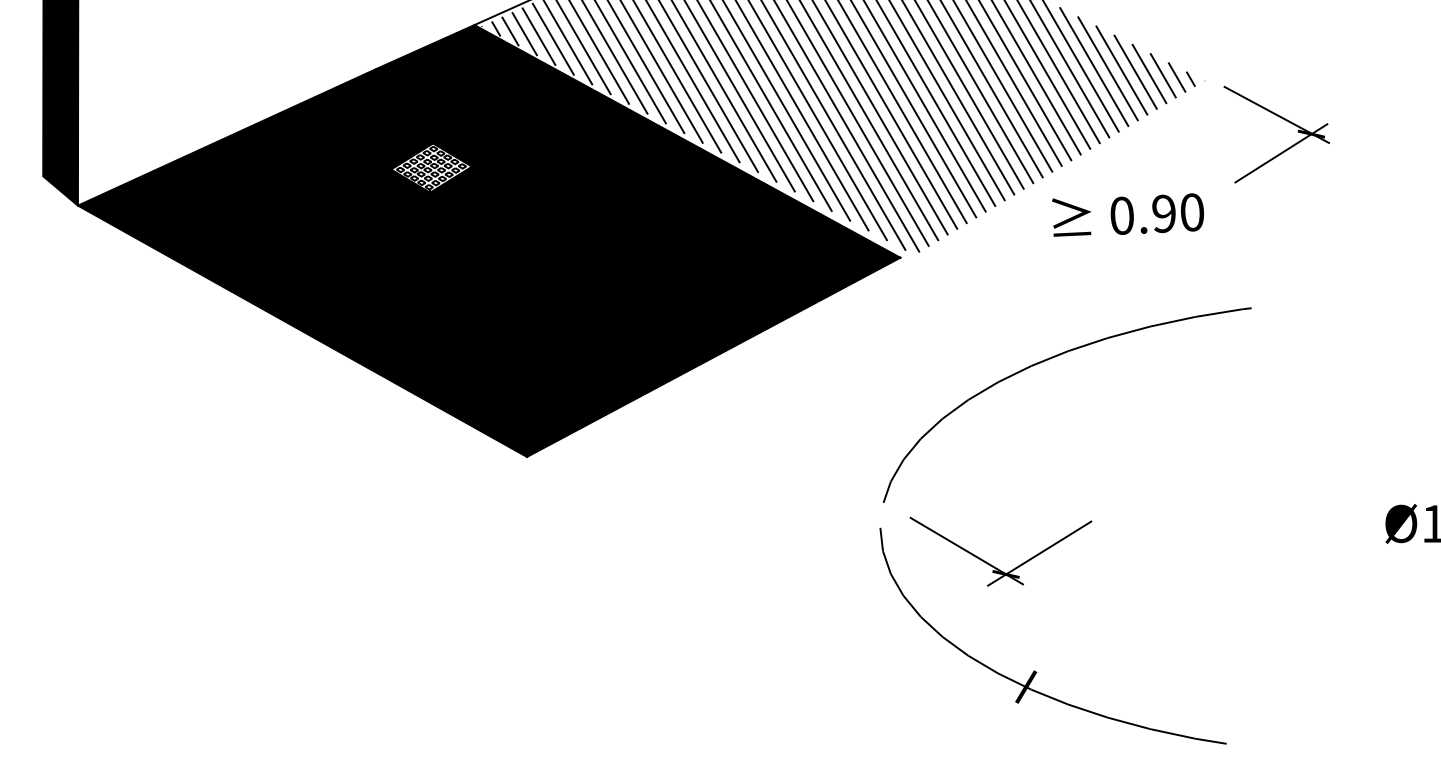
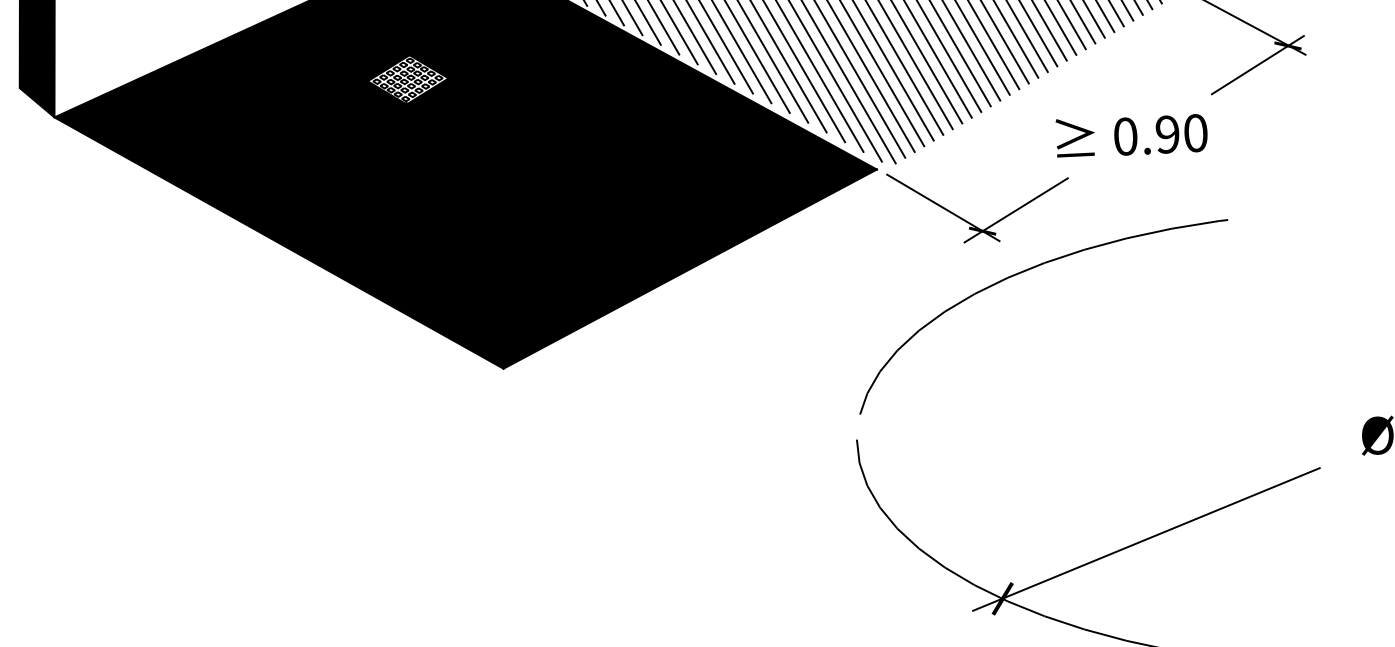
text: (1127, 214) -> (1131, 135), moved
part: (993, 565) -> (970, 222), moved
line: (1169, 627) -> (1146, 539), added

